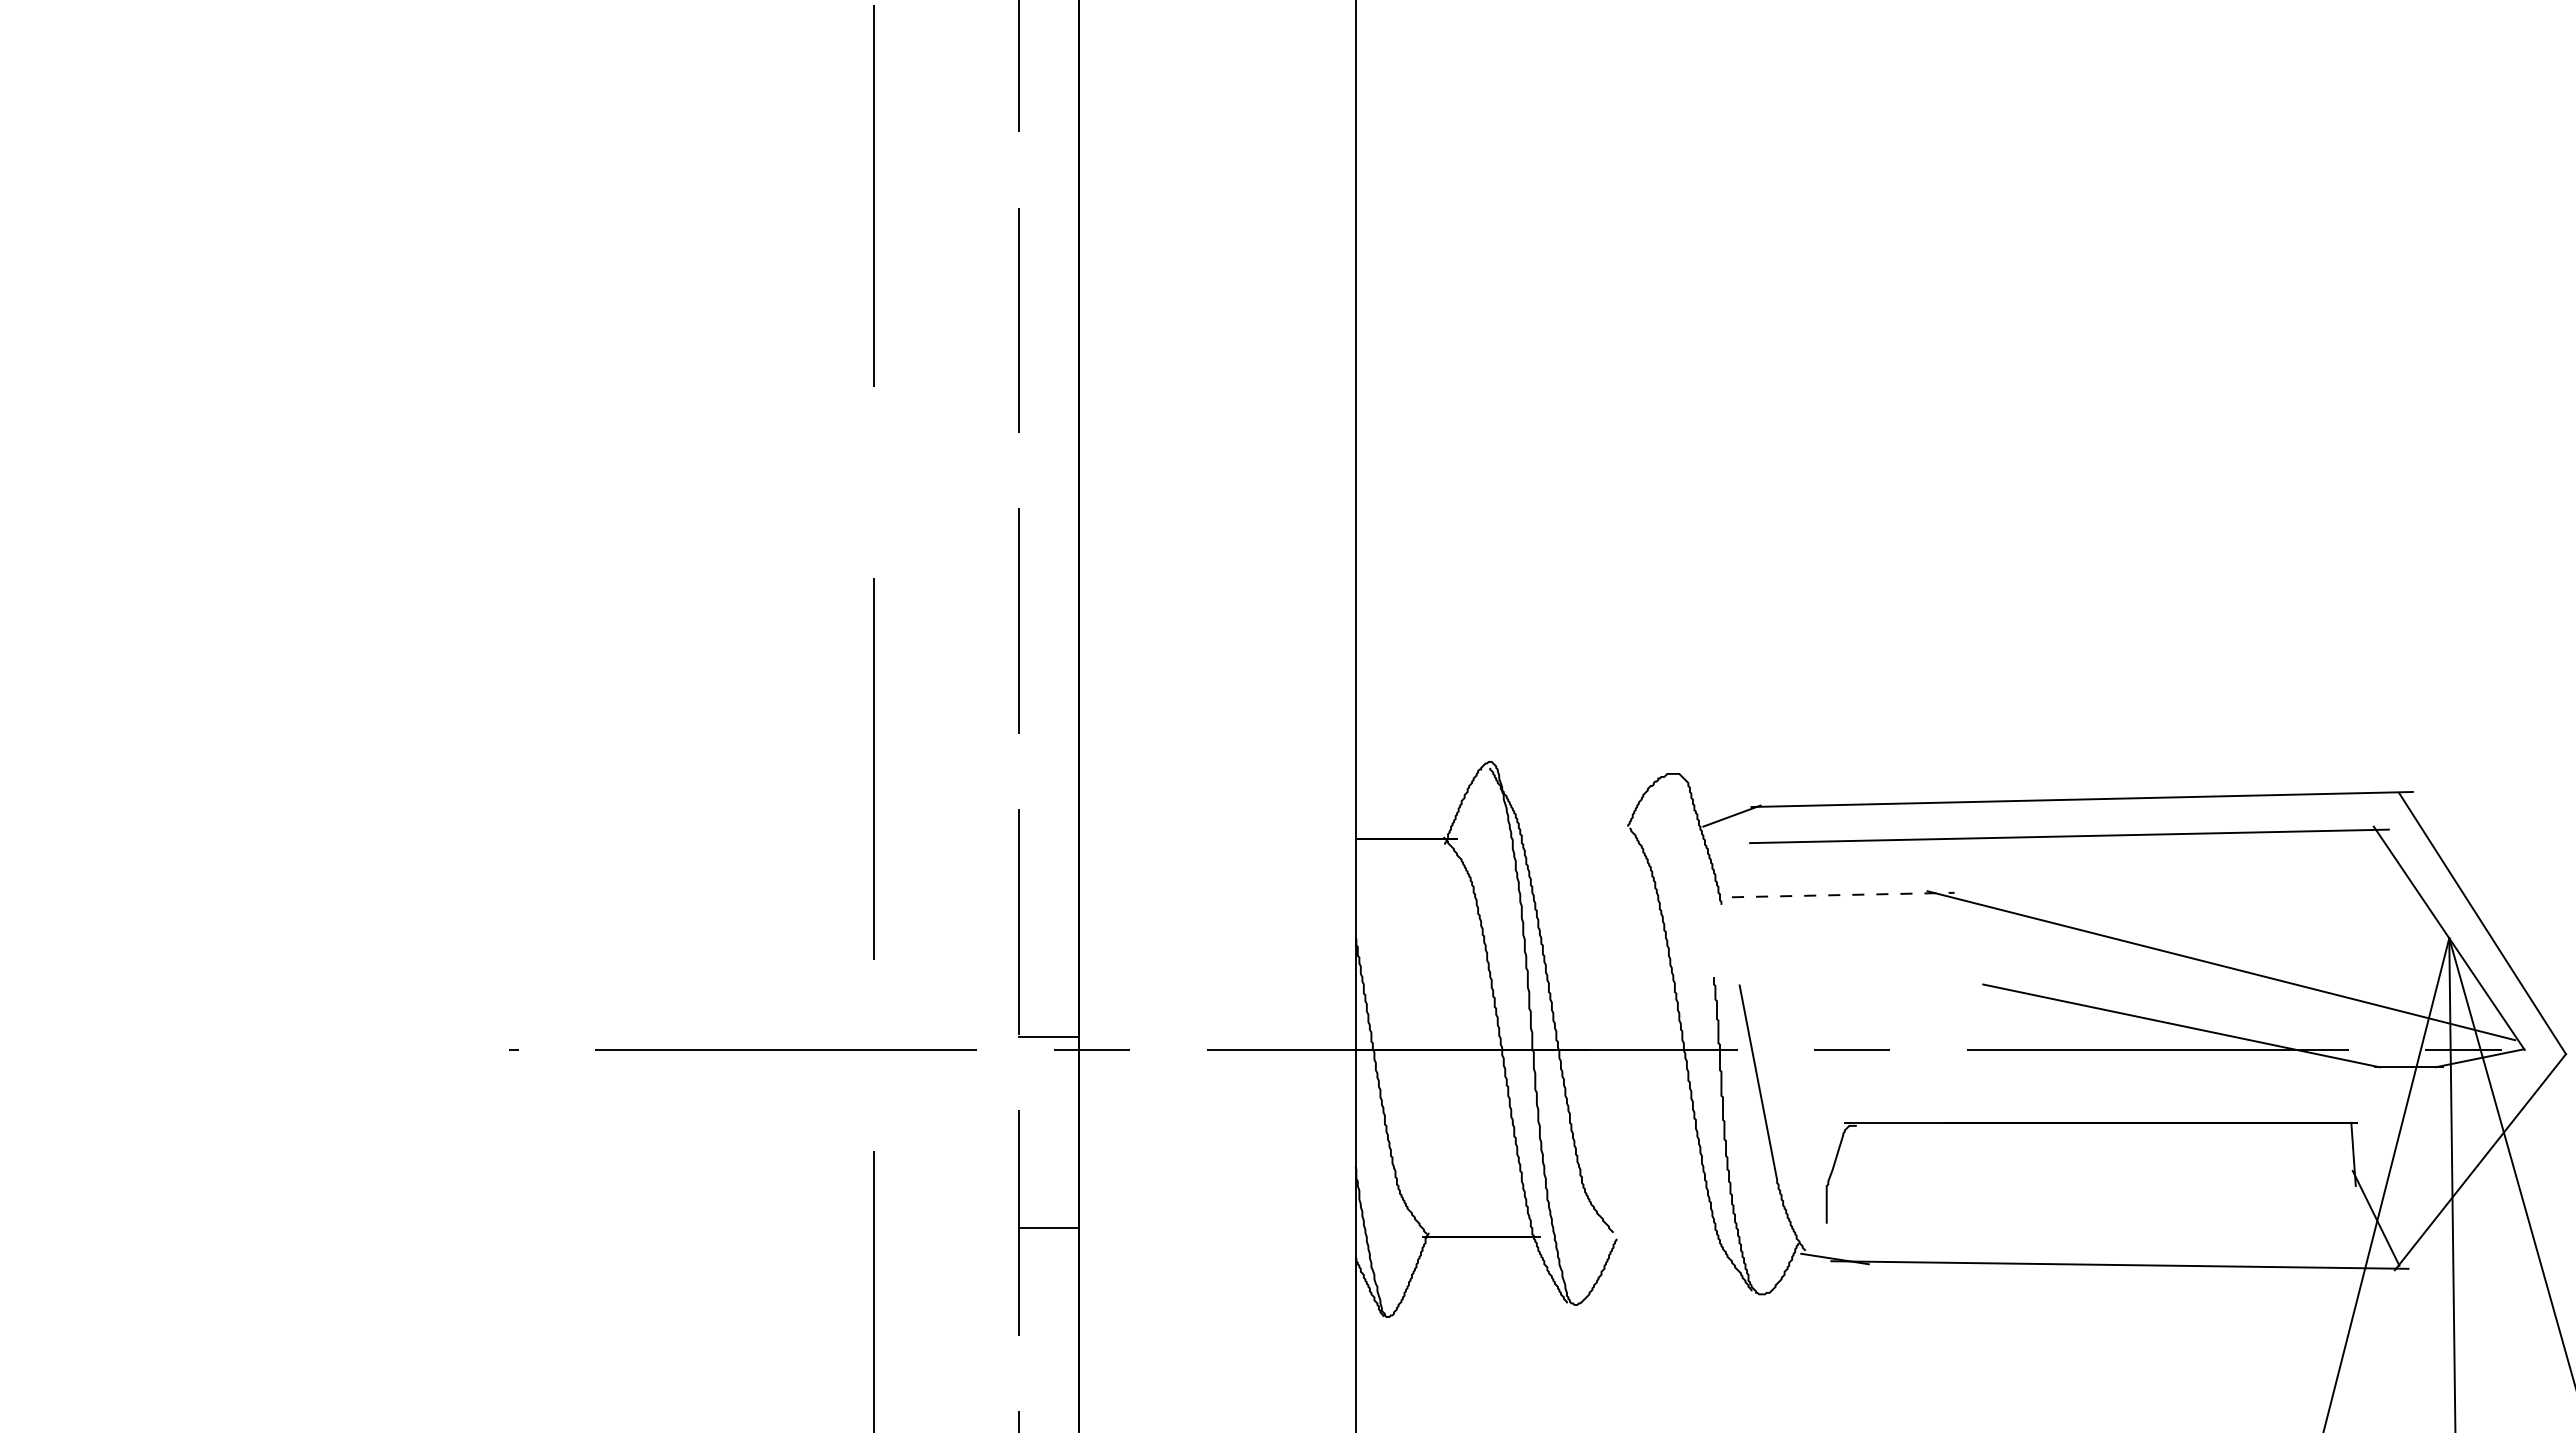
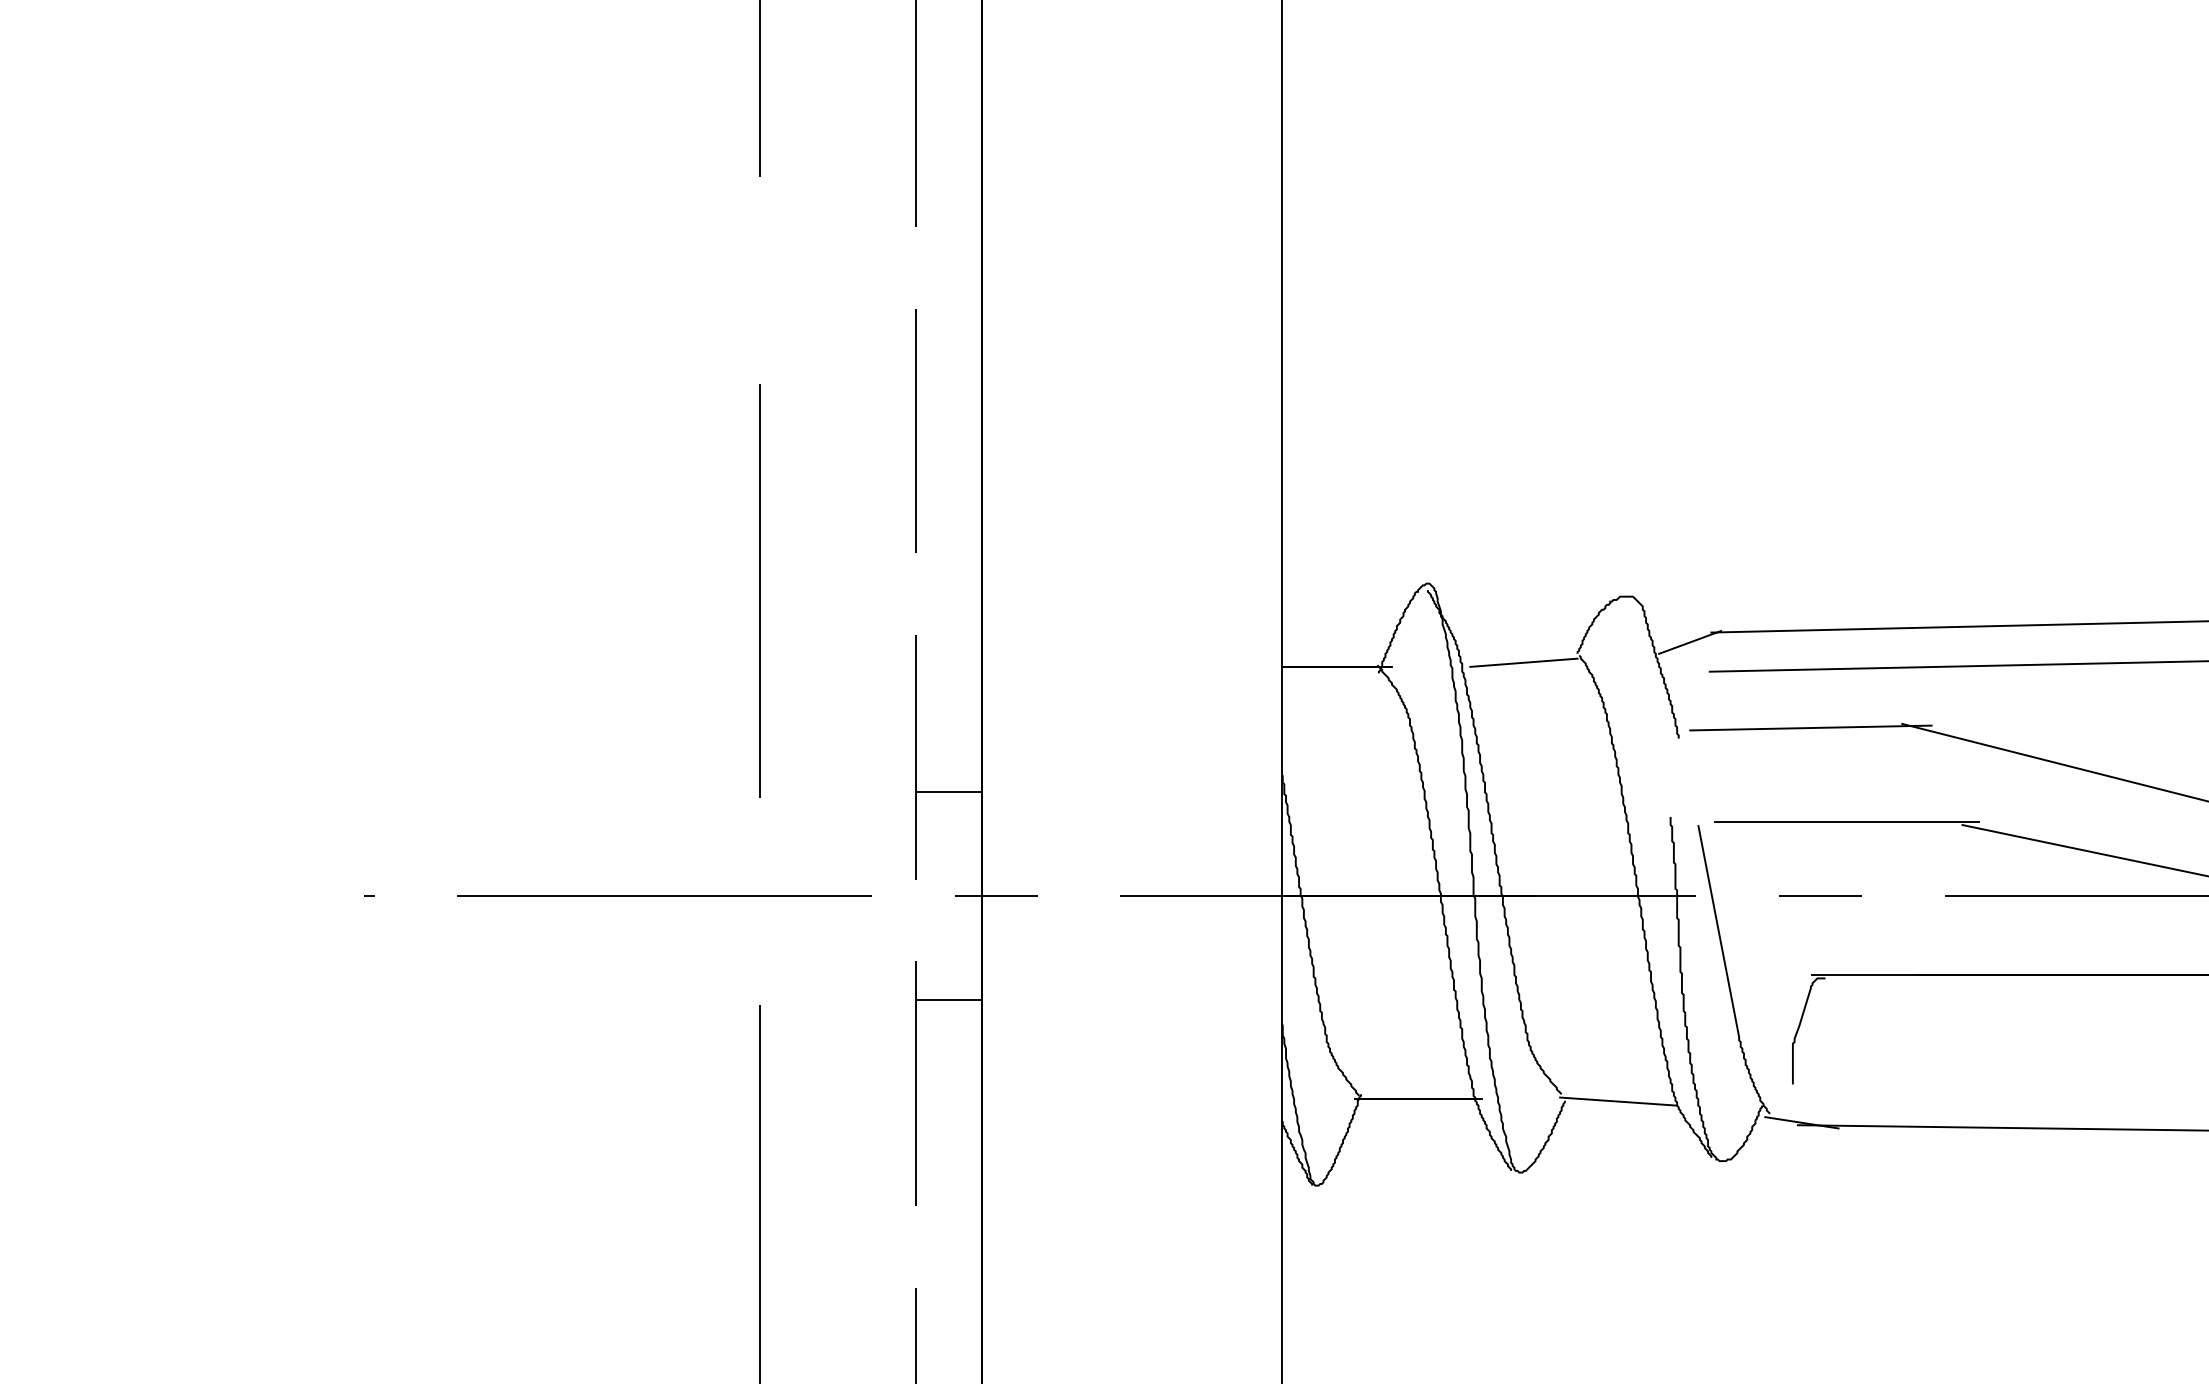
line: (1578, 834) -> (1523, 662), added
line: (1843, 895) -> (1811, 728), dashed -> solid
line: (1876, 981) -> (1846, 821), added
line: (1048, 1036) -> (948, 791), moved
line: (1048, 1228) -> (948, 1000), moved
line: (1665, 1239) -> (1618, 1101), added

